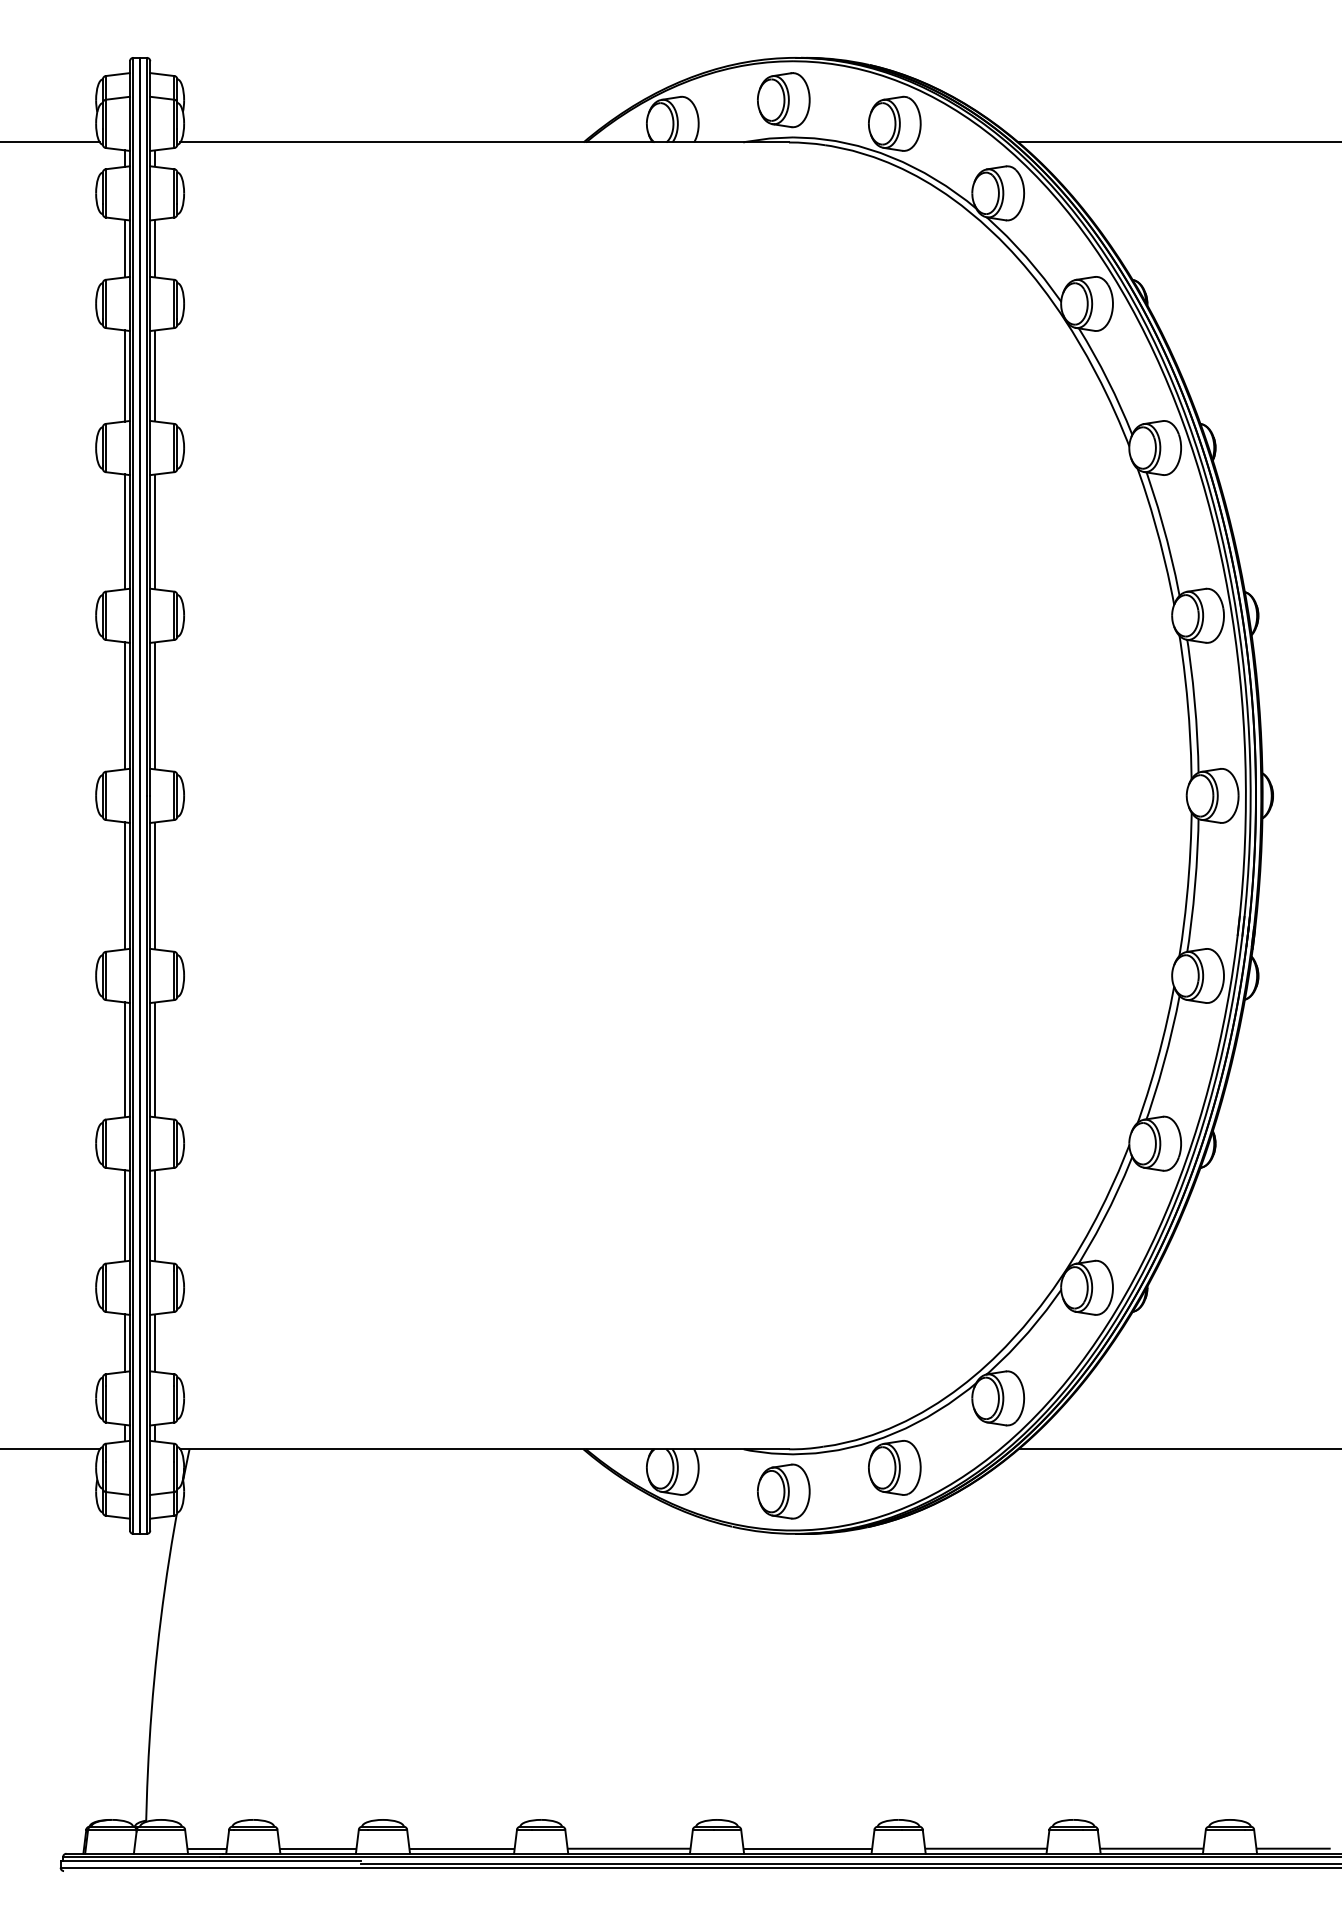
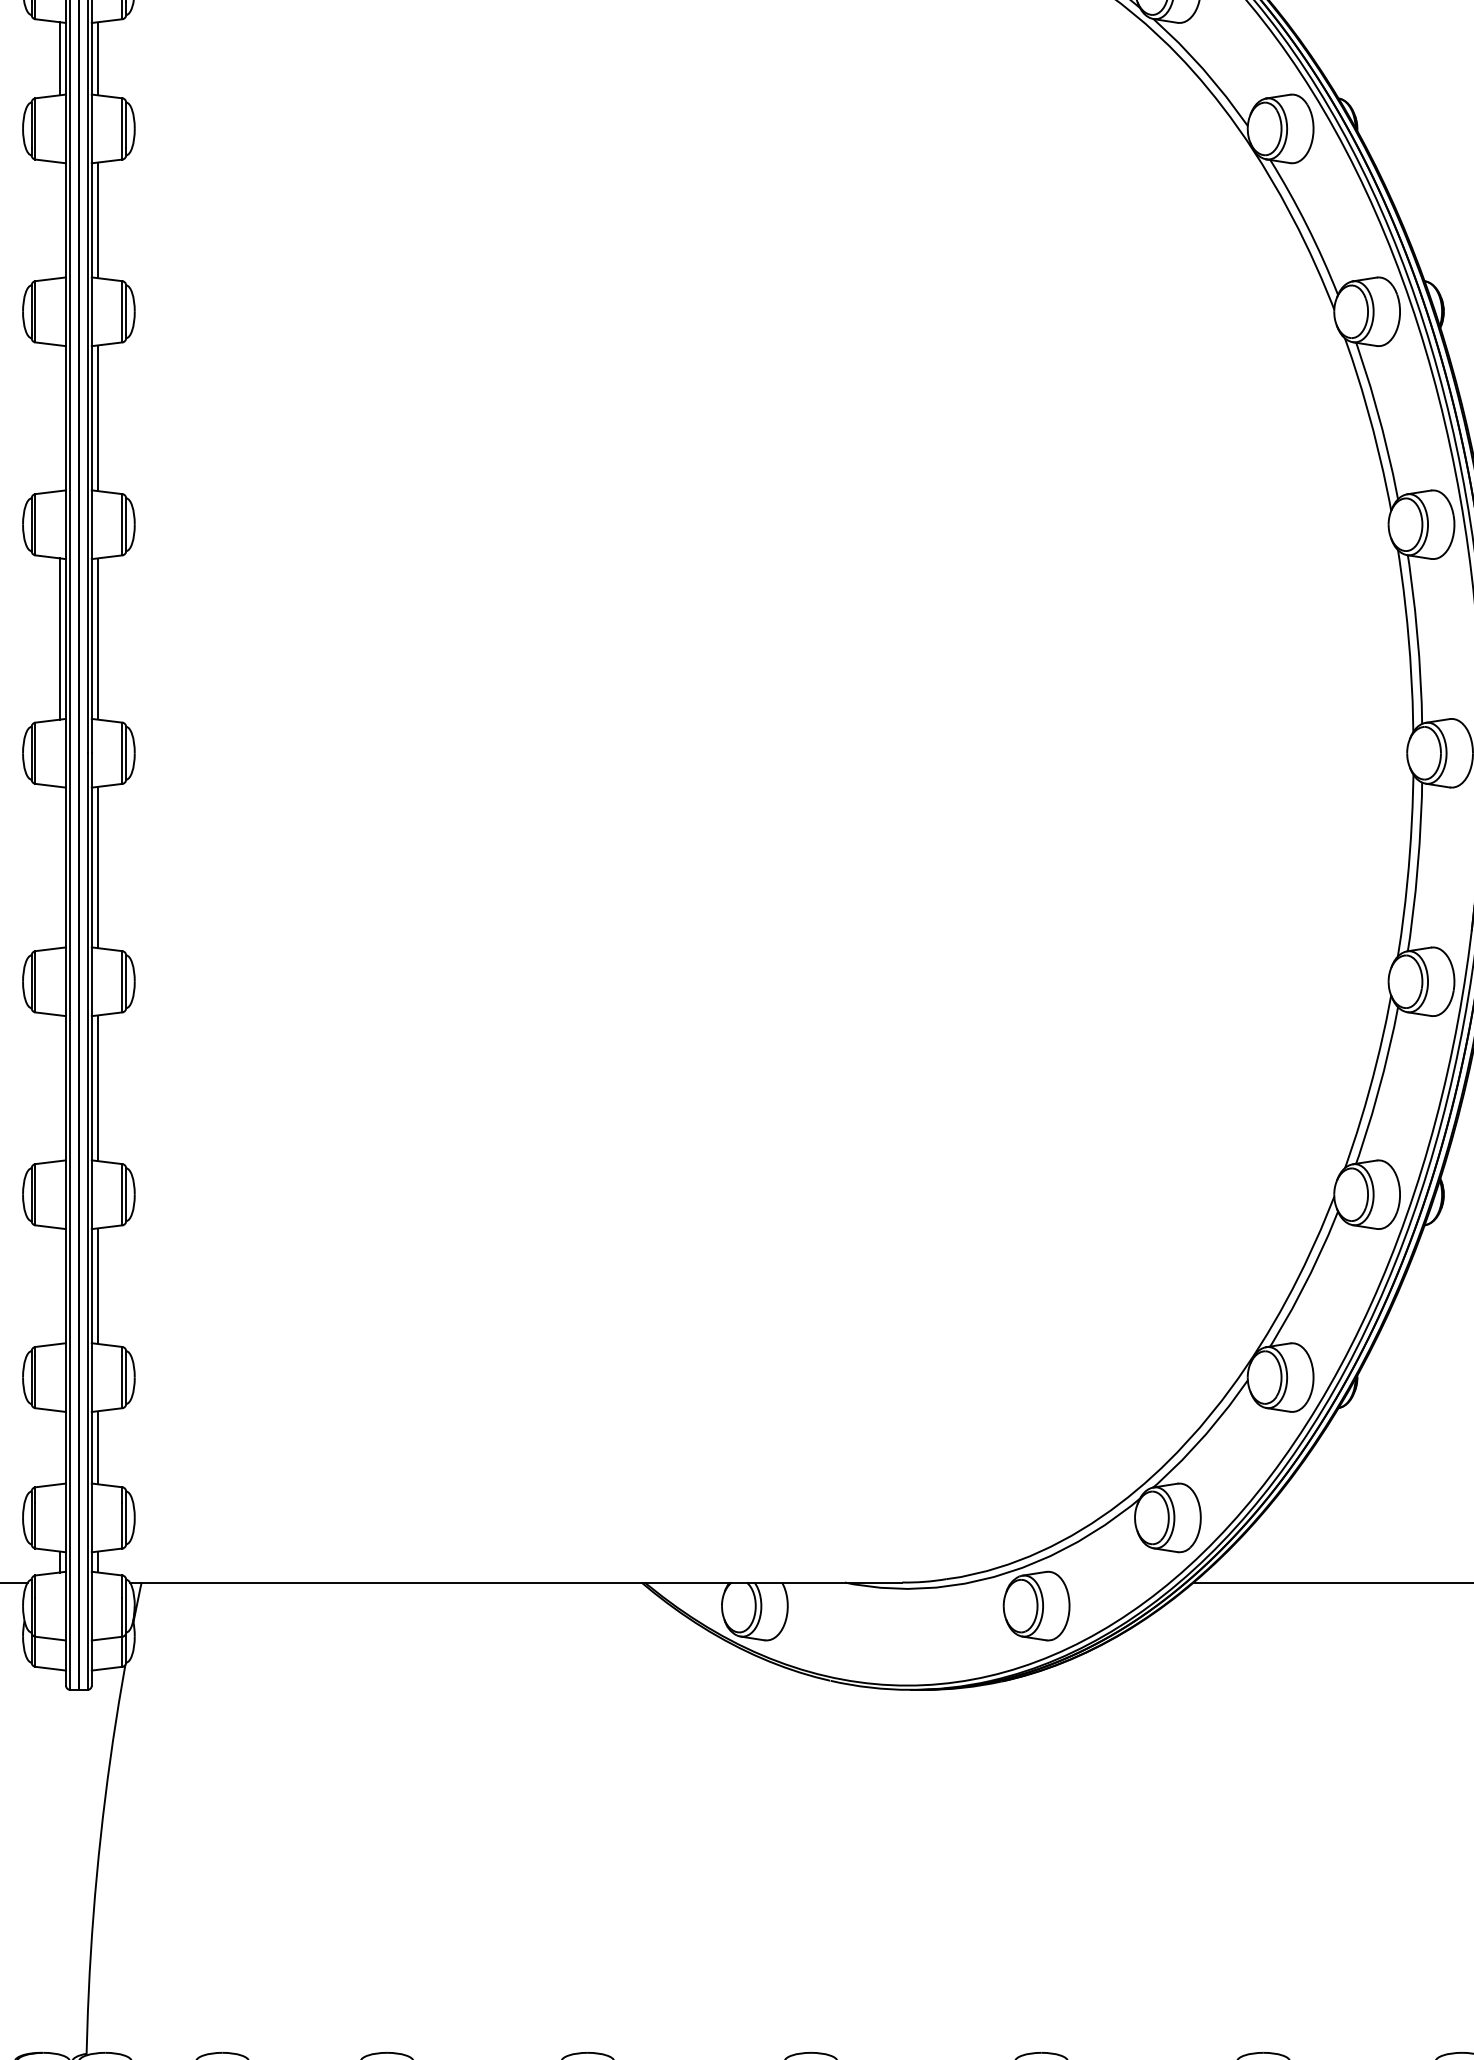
line: (124, 375) -> (59, 219), removed
line: (124, 531) -> (59, 417), removed
line: (124, 885) -> (59, 866), removed
line: (124, 1059) -> (59, 1087), removed
line: (124, 1215) -> (59, 1285), removed
line: (124, 1342) -> (59, 1446), removed
part: (783, 1491) -> (895, 1636), removed

